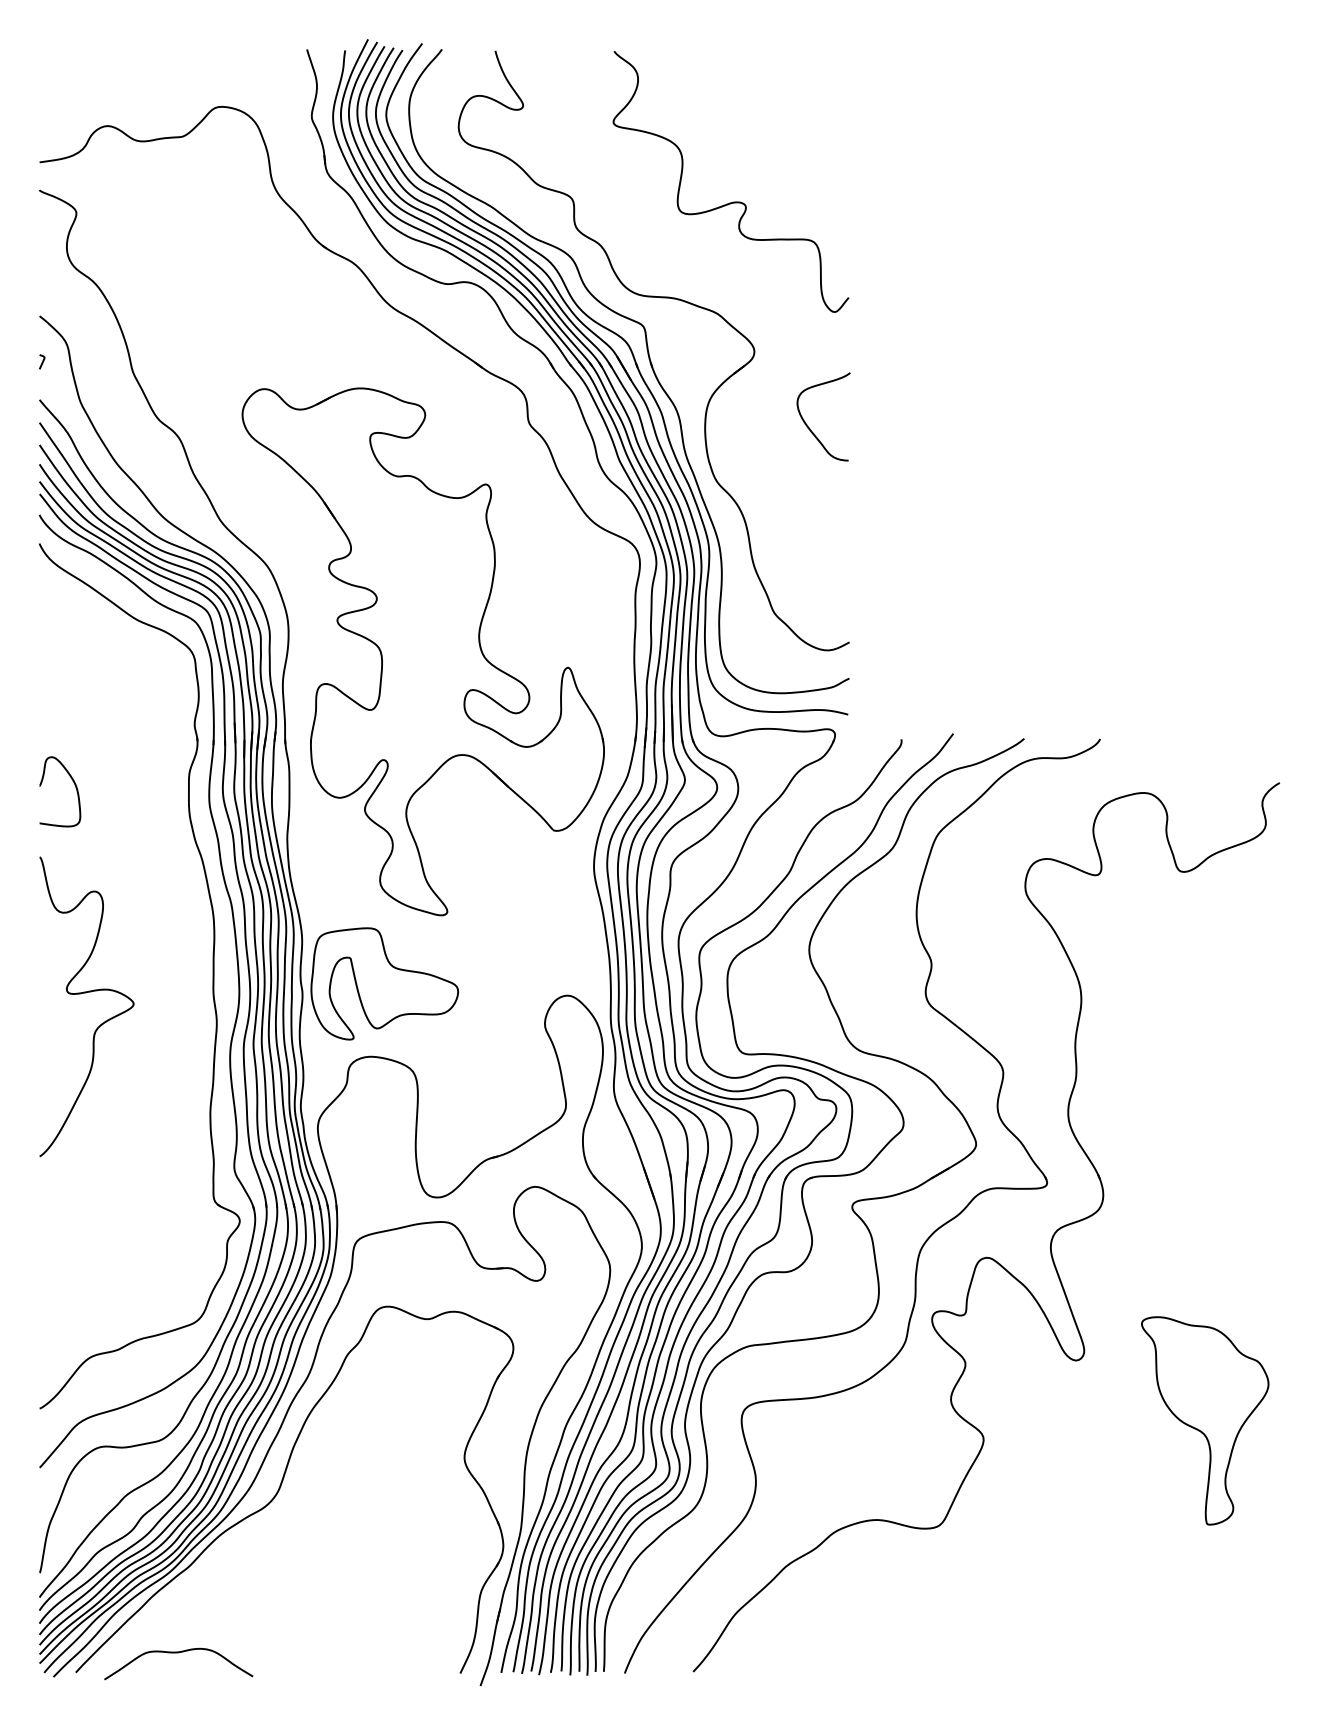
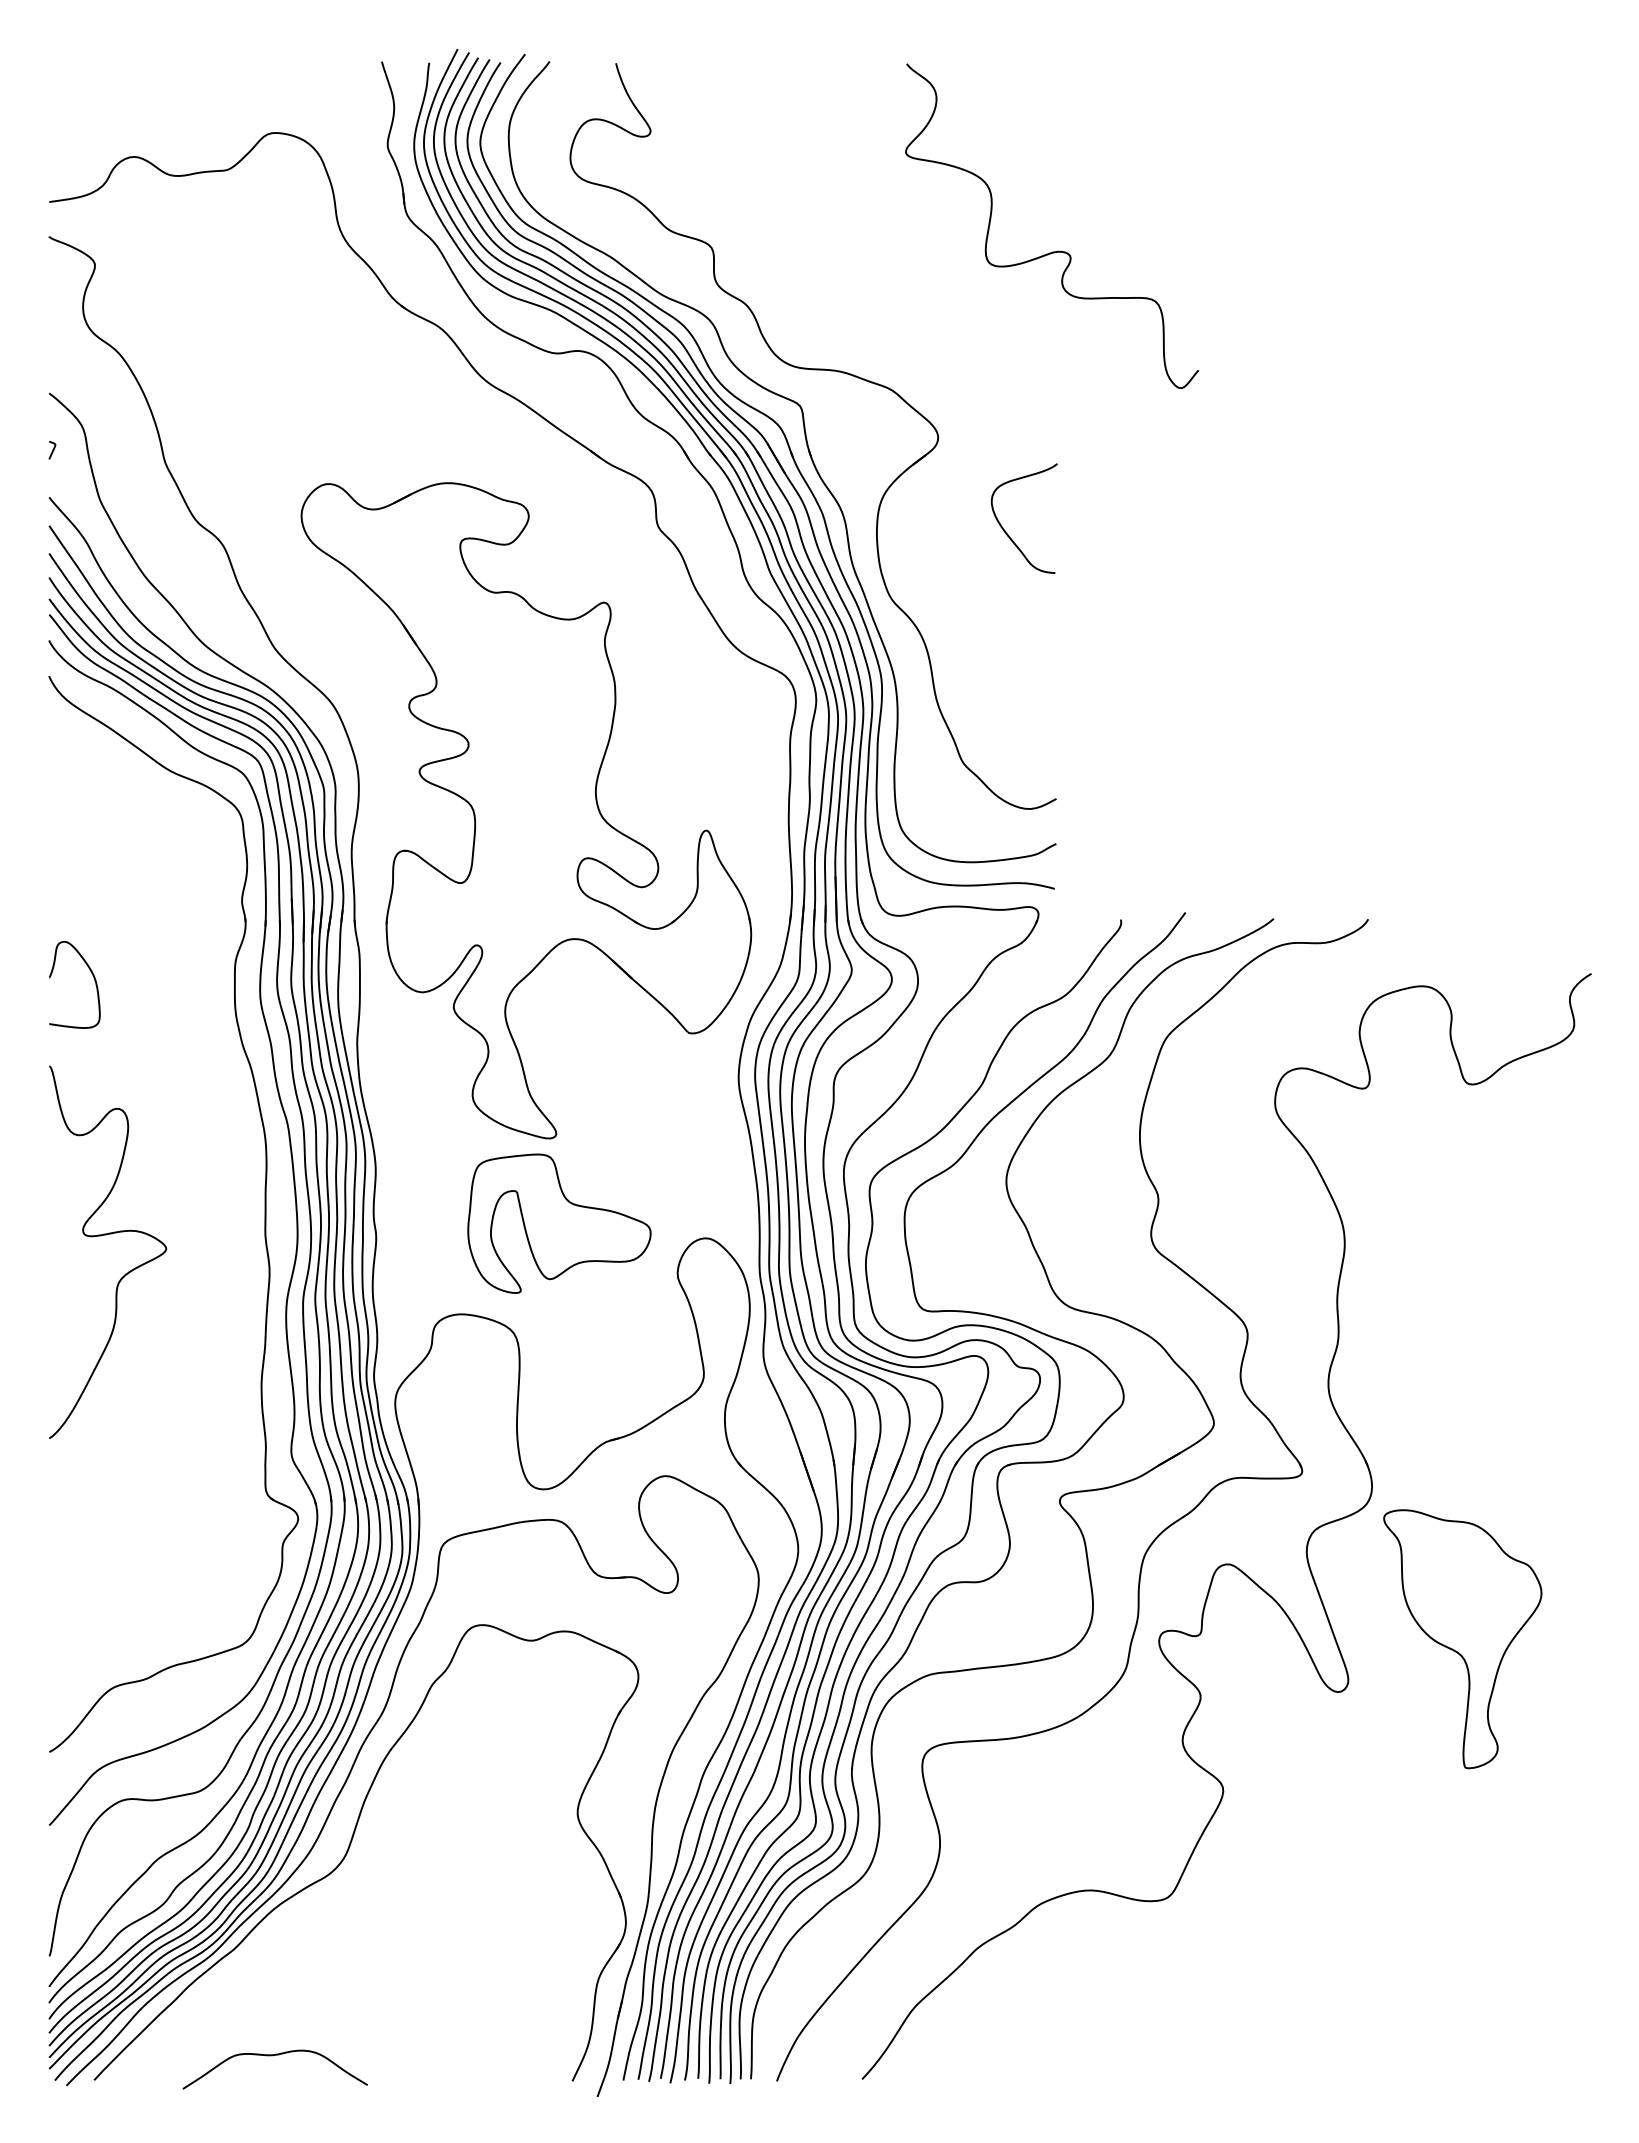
curve: (736, 201) -> (1058, 250), moved
part: (384, 983) -> (559, 1223), moved
part: (1204, 1421) -> (1462, 1639), moved
curve: (176, 1653) -> (272, 2056), moved

